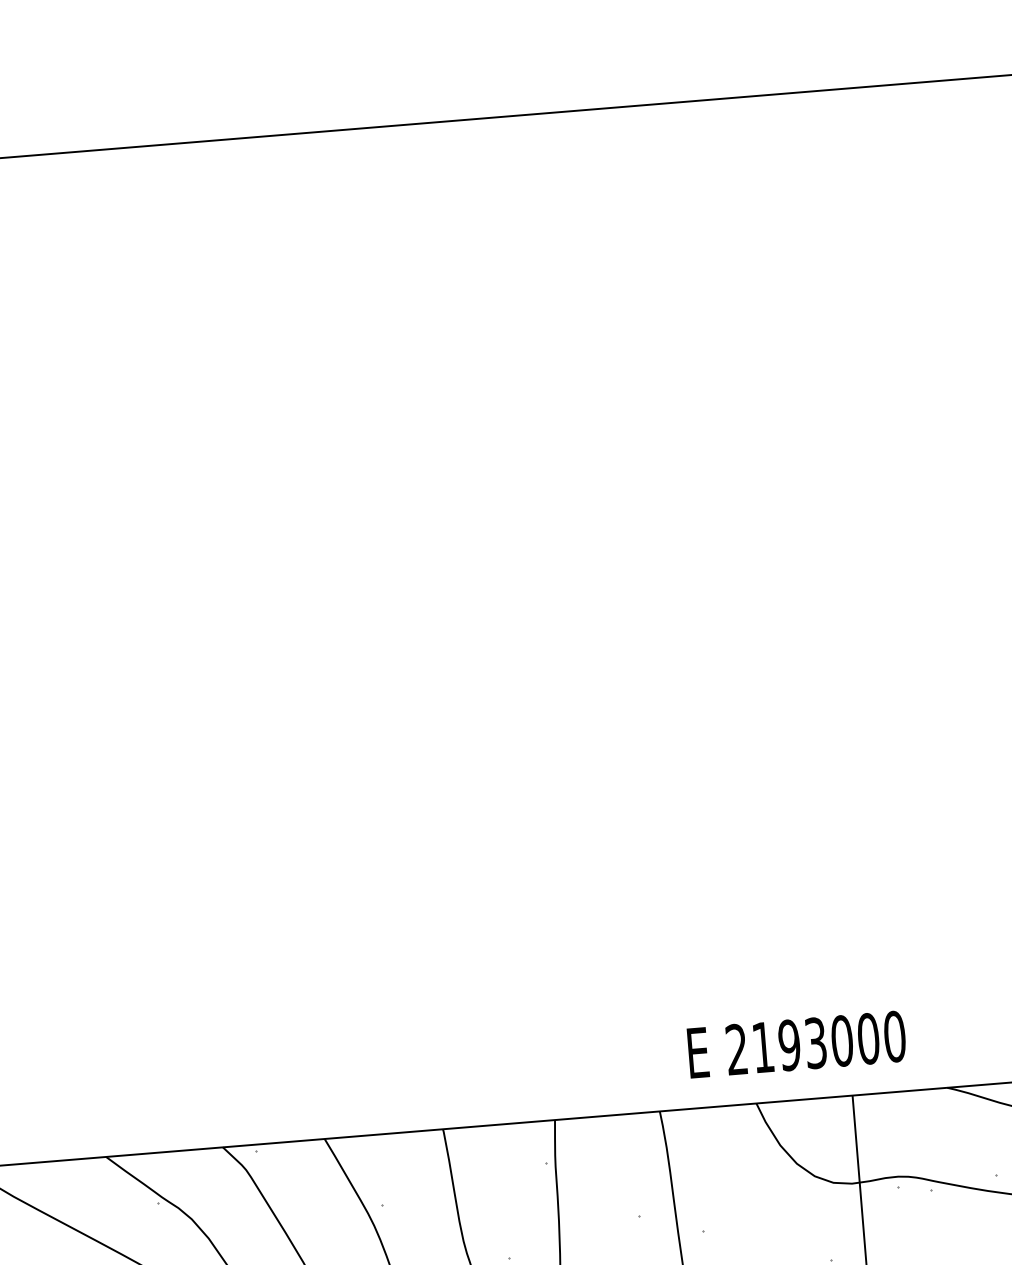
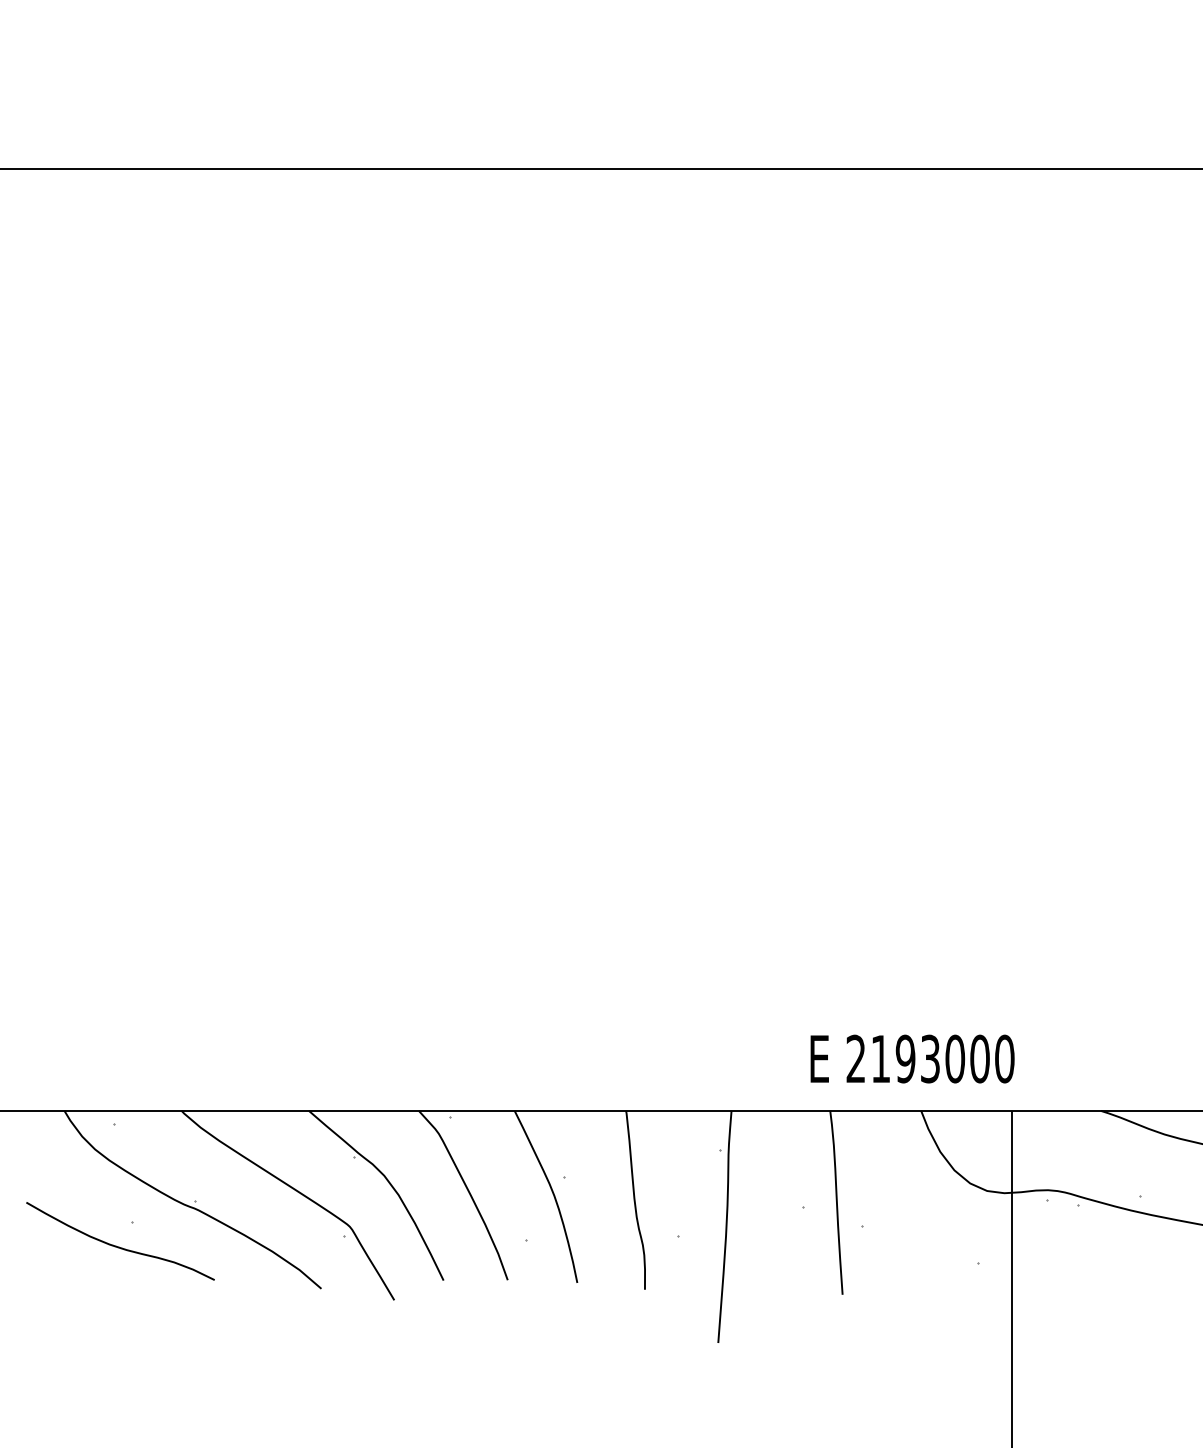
text: (796, 1044) -> (912, 1058), moved

